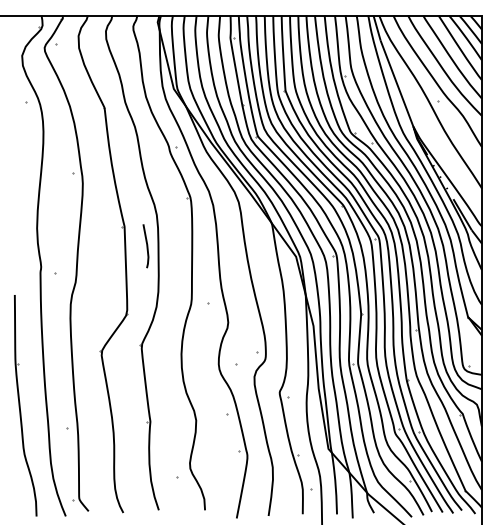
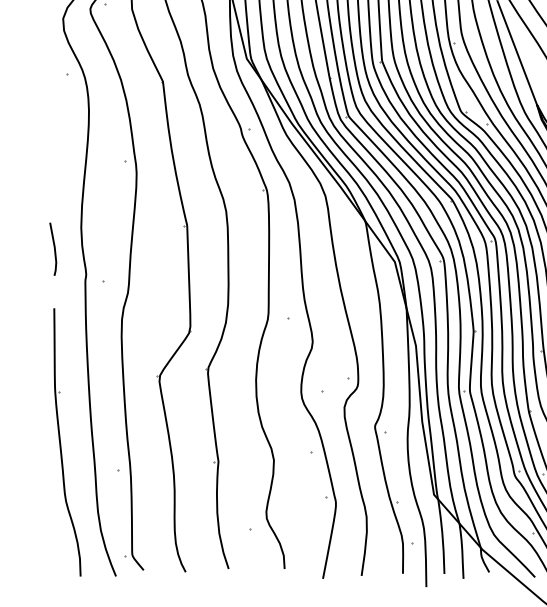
line: (146, 246) -> (53, 249), moved

